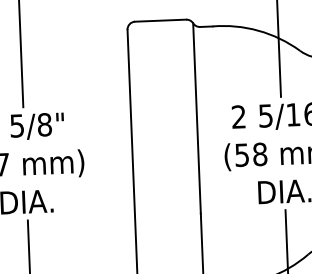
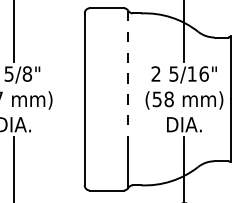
line: (197, 119) -> (128, 74), solid -> dashed

